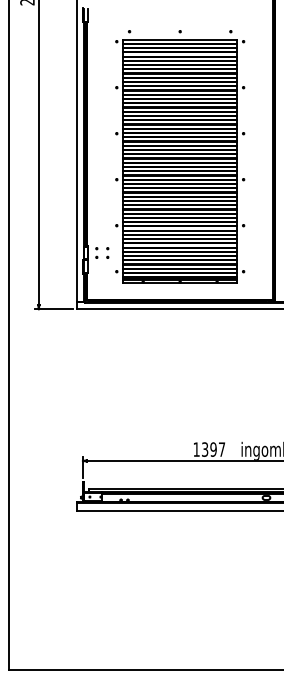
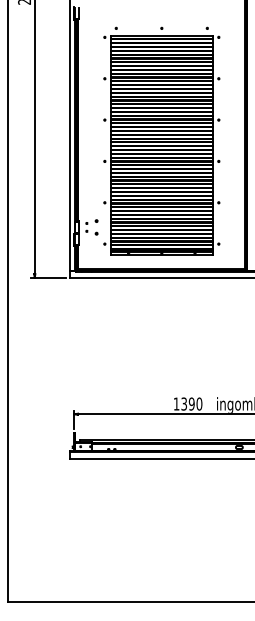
part: (107, 252) -> (96, 226), size x1.6
text: (221, 449) -> (198, 403), 1397 -> 1390

